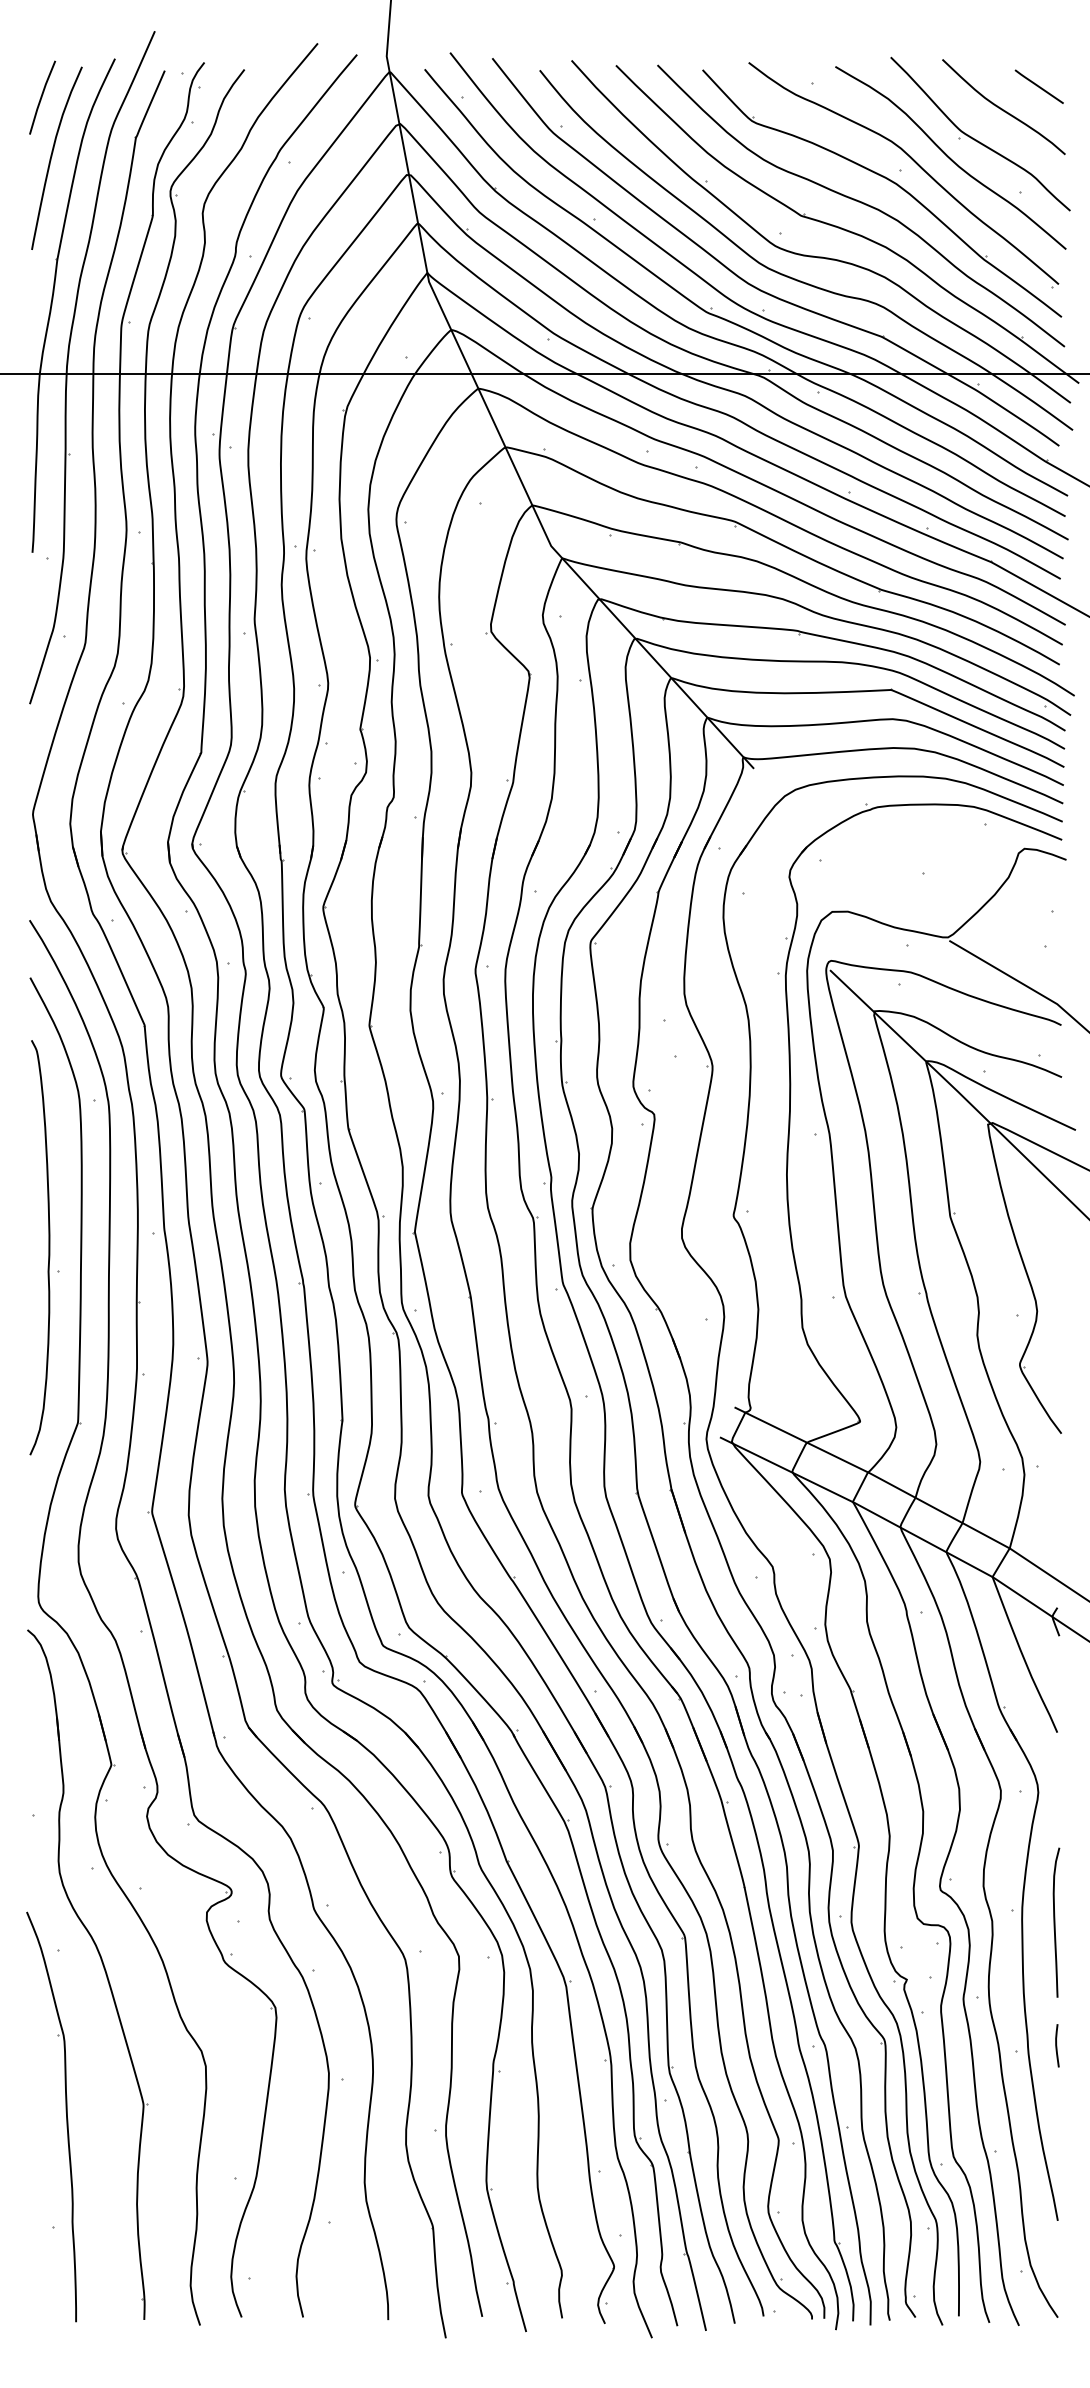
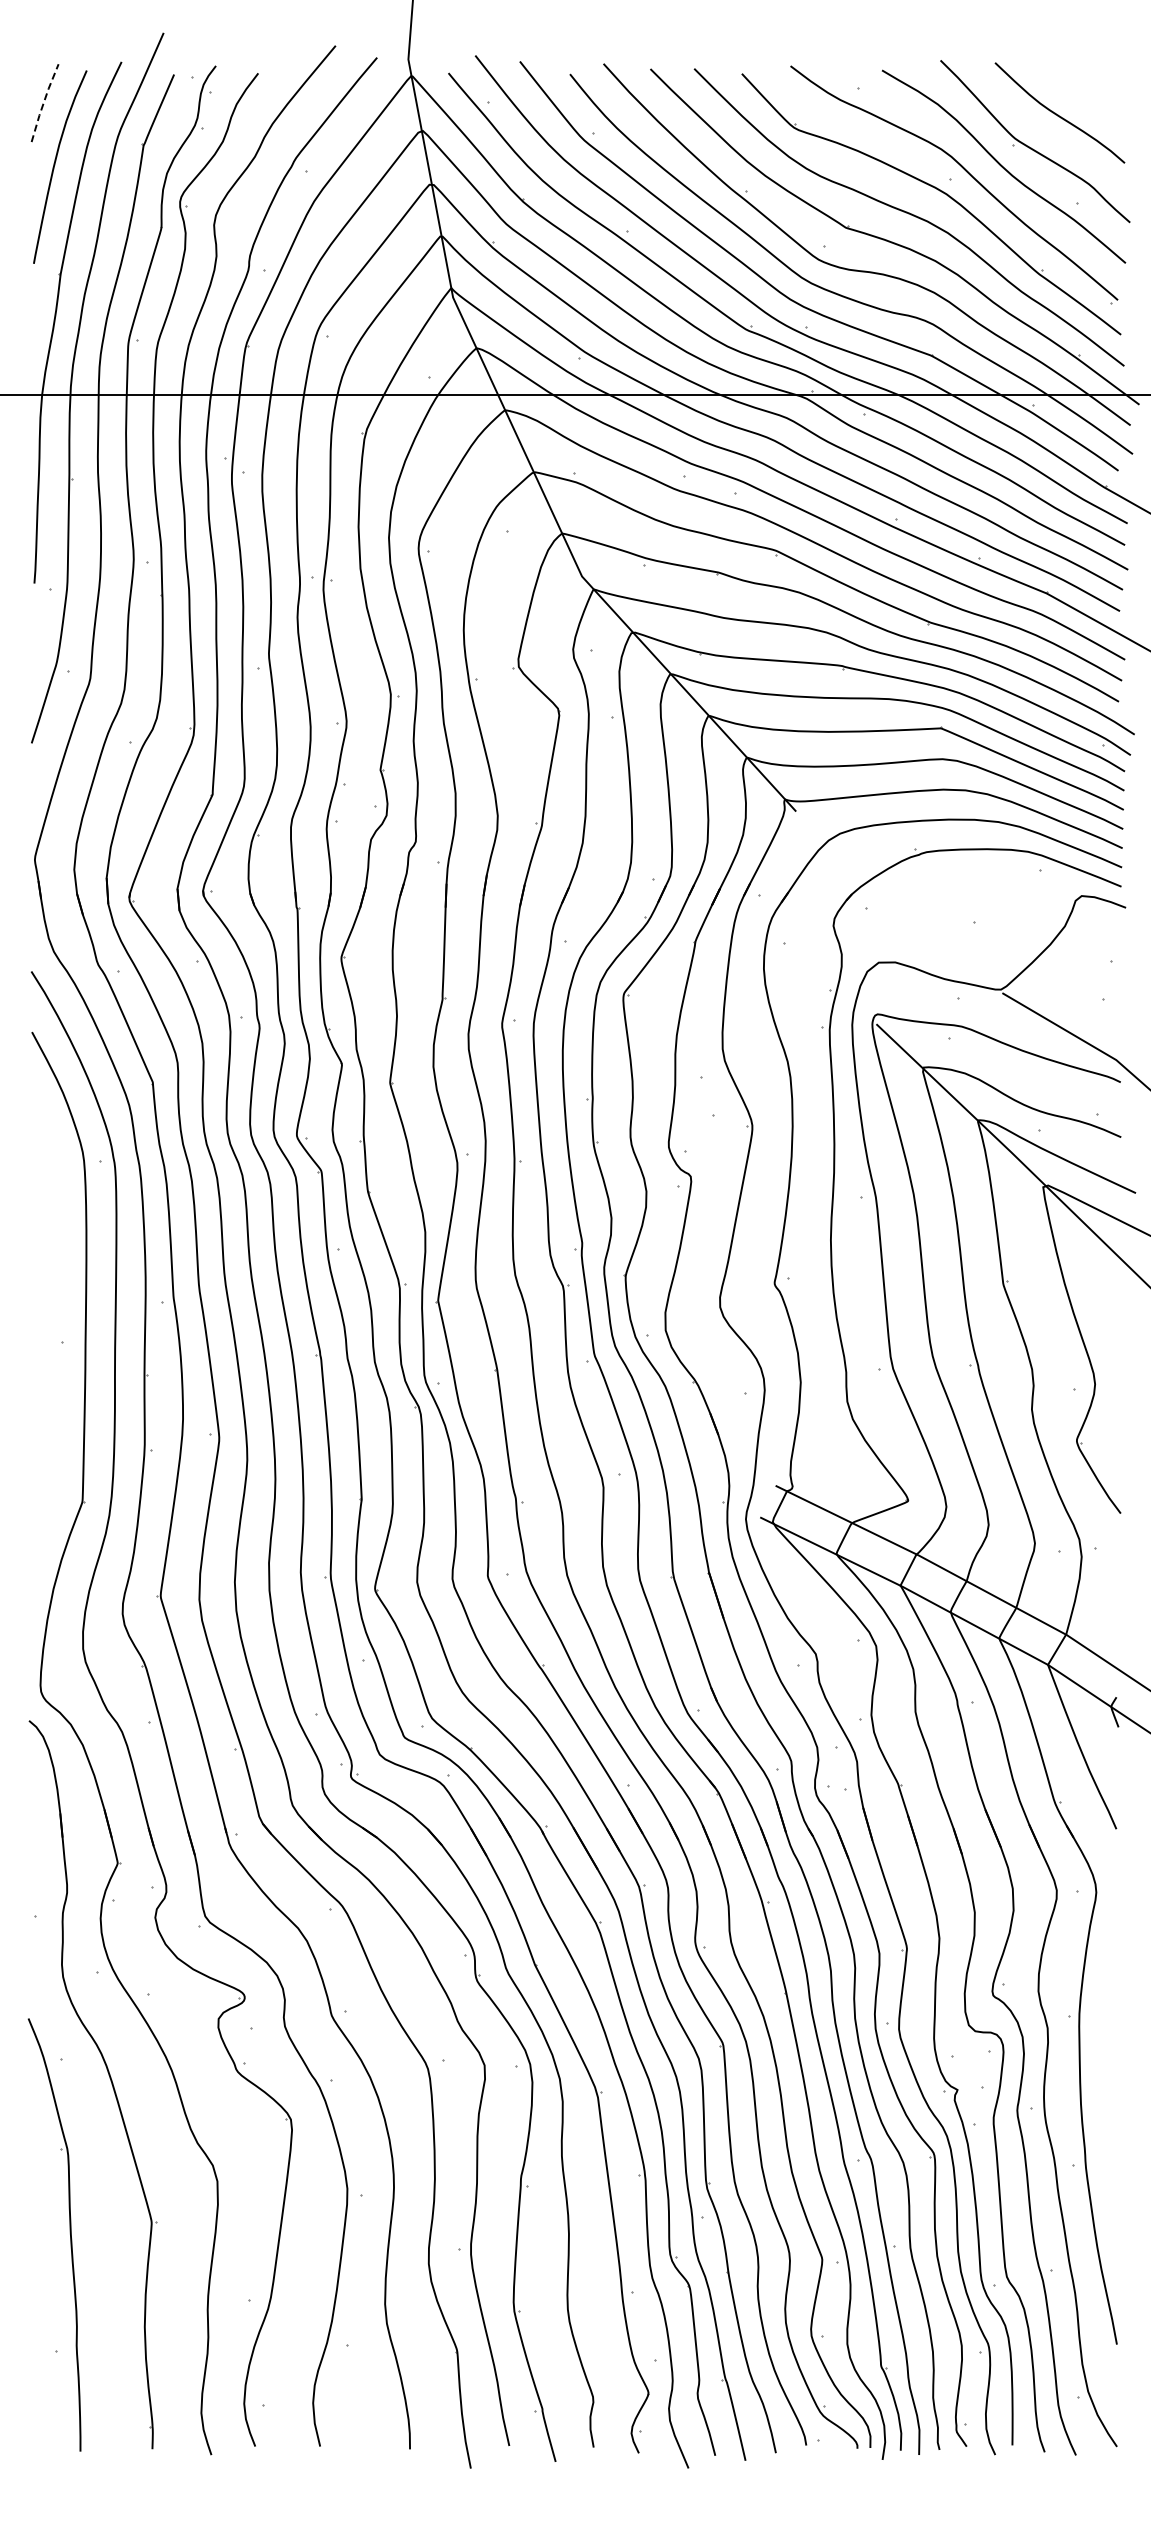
line: (1039, 86) -> (1097, 91), removed
line: (42, 97) -> (44, 102), solid -> dashed
curve: (48, 1247) -> (51, 1317), removed
curve: (1055, 1922) -> (1114, 2029), removed
curve: (1057, 2045) -> (1116, 2159), removed

